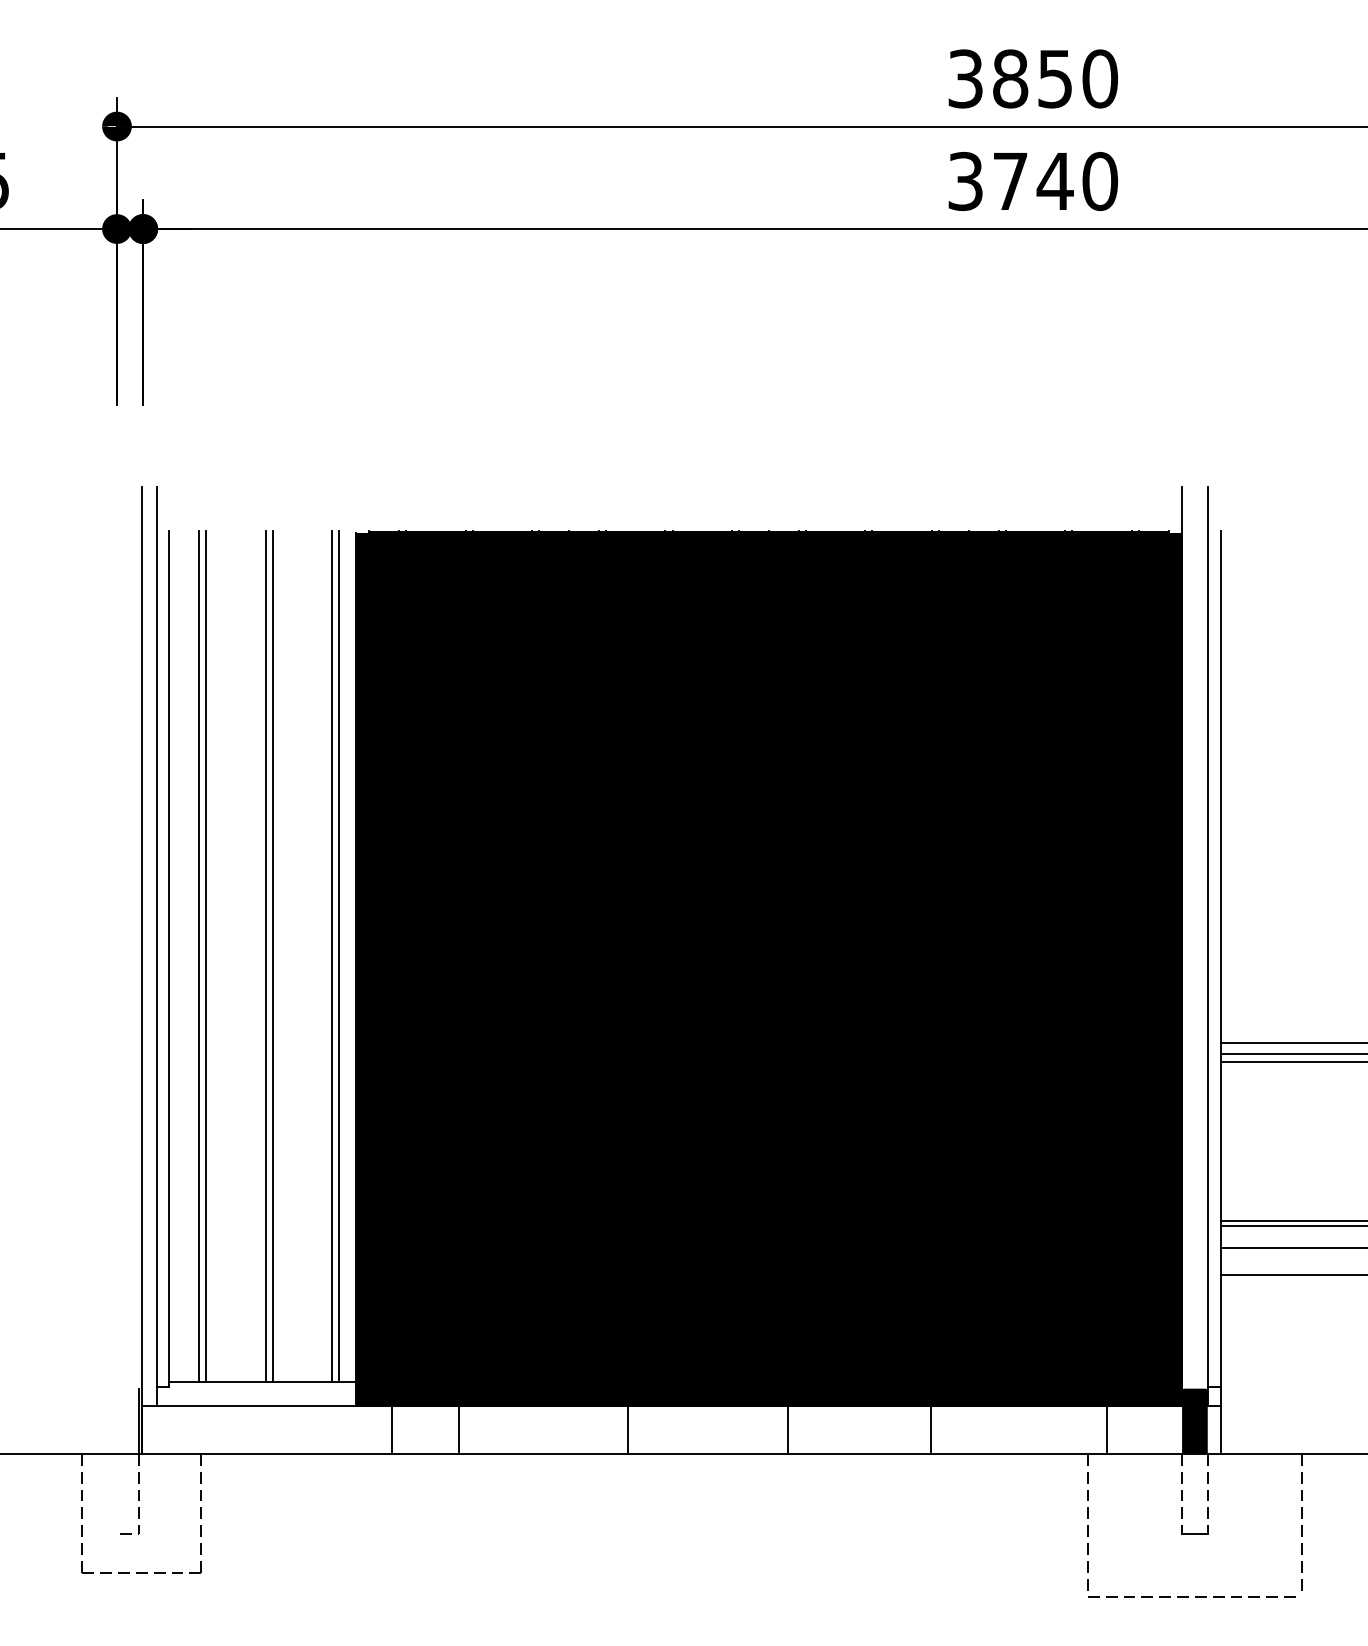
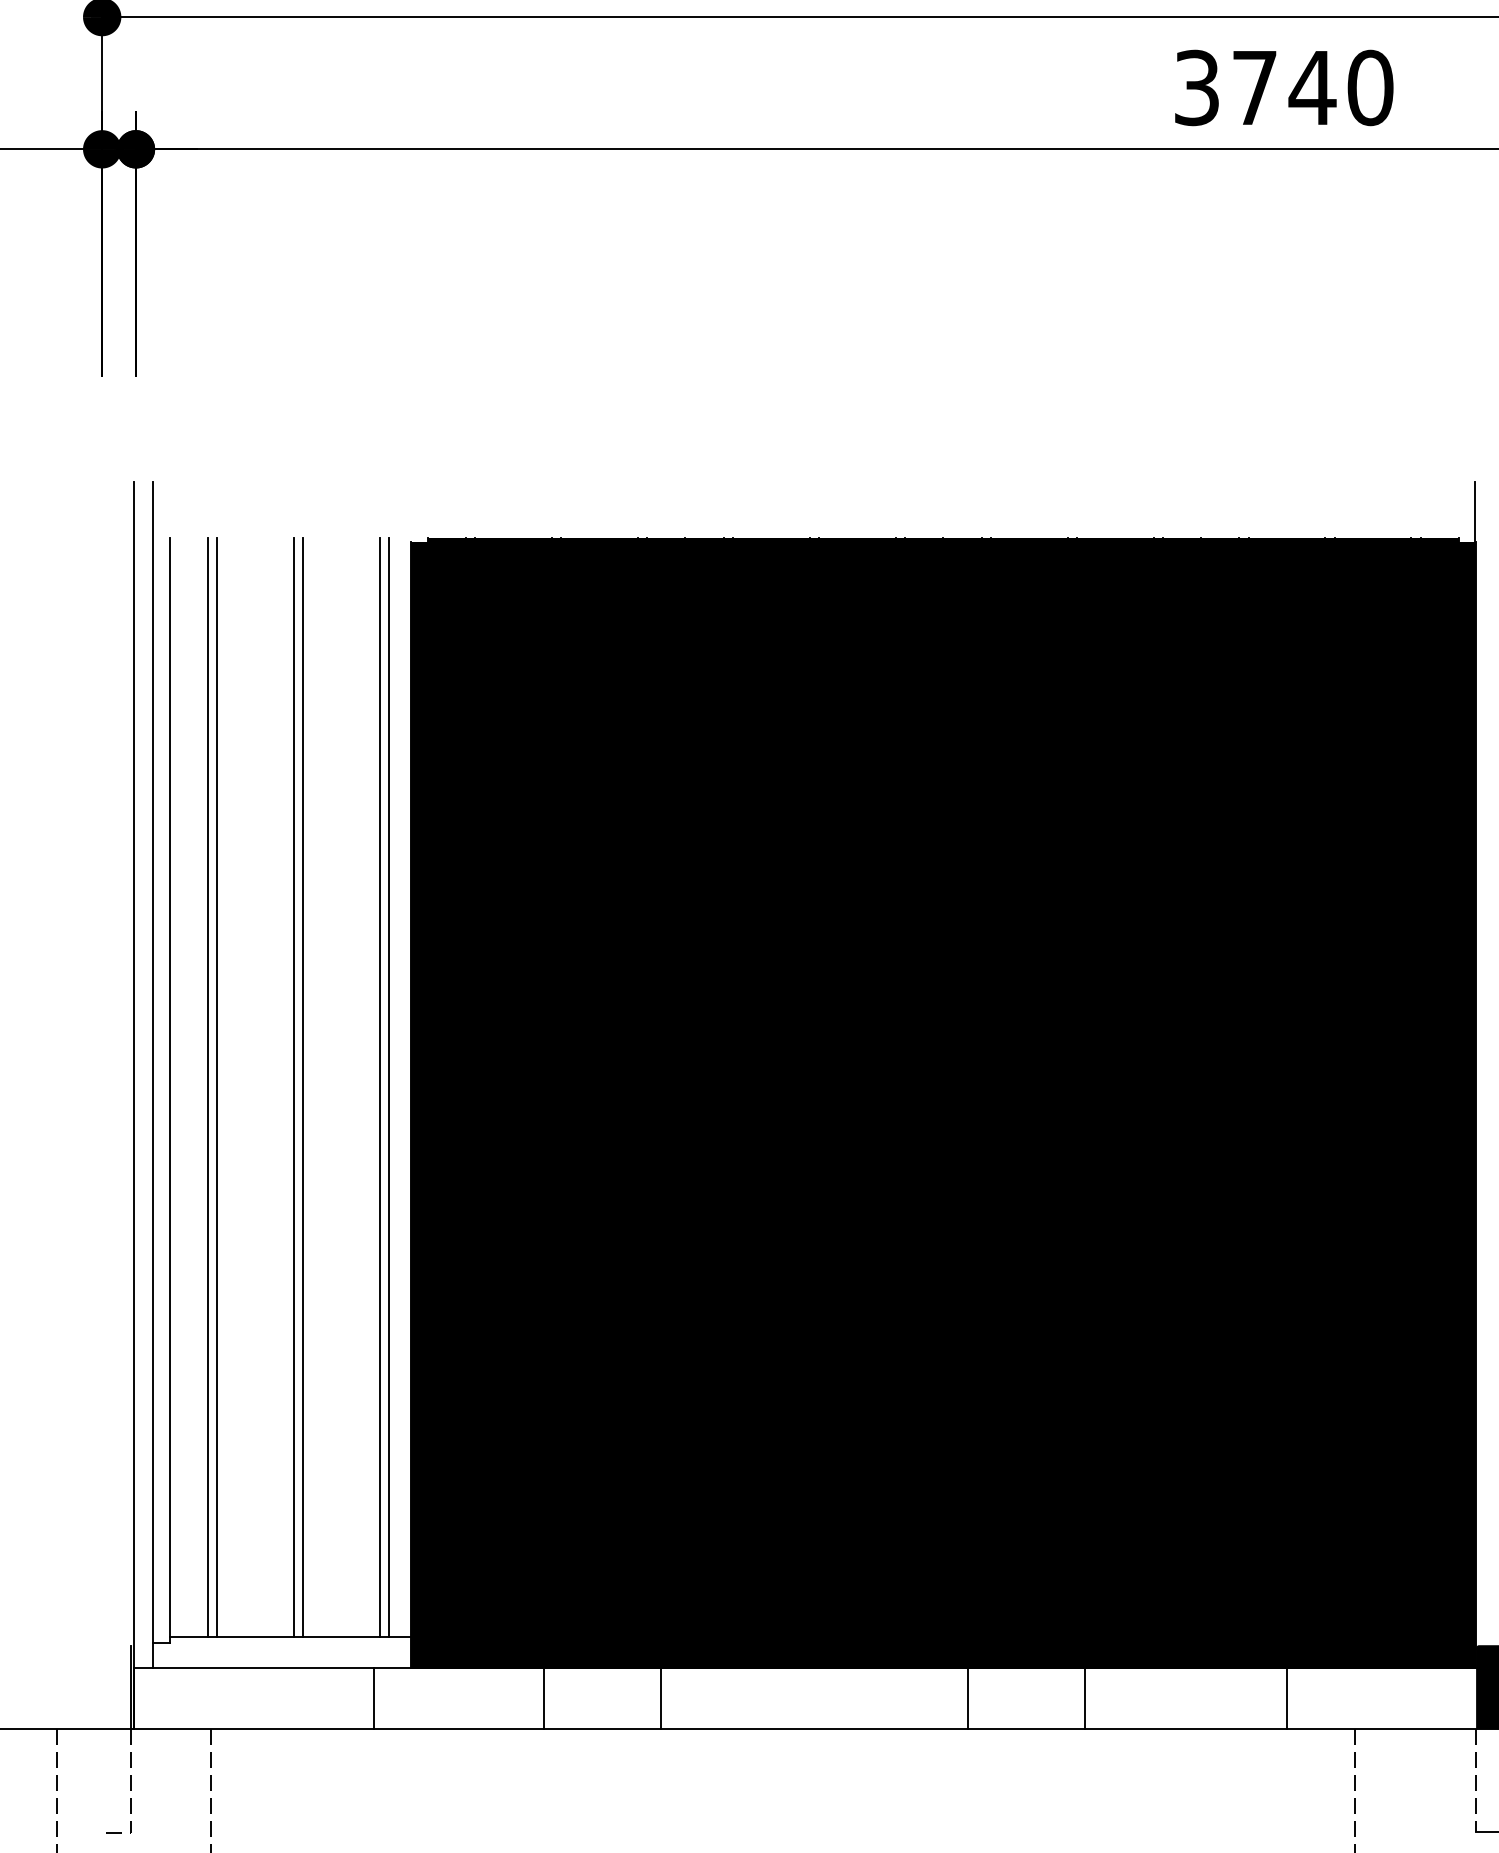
line: (392, 1429) -> (373, 1697), moved
line: (627, 1429) -> (660, 1697), moved
line: (930, 1429) -> (1084, 1697), moved
line: (1107, 1429) -> (1287, 1697), moved

